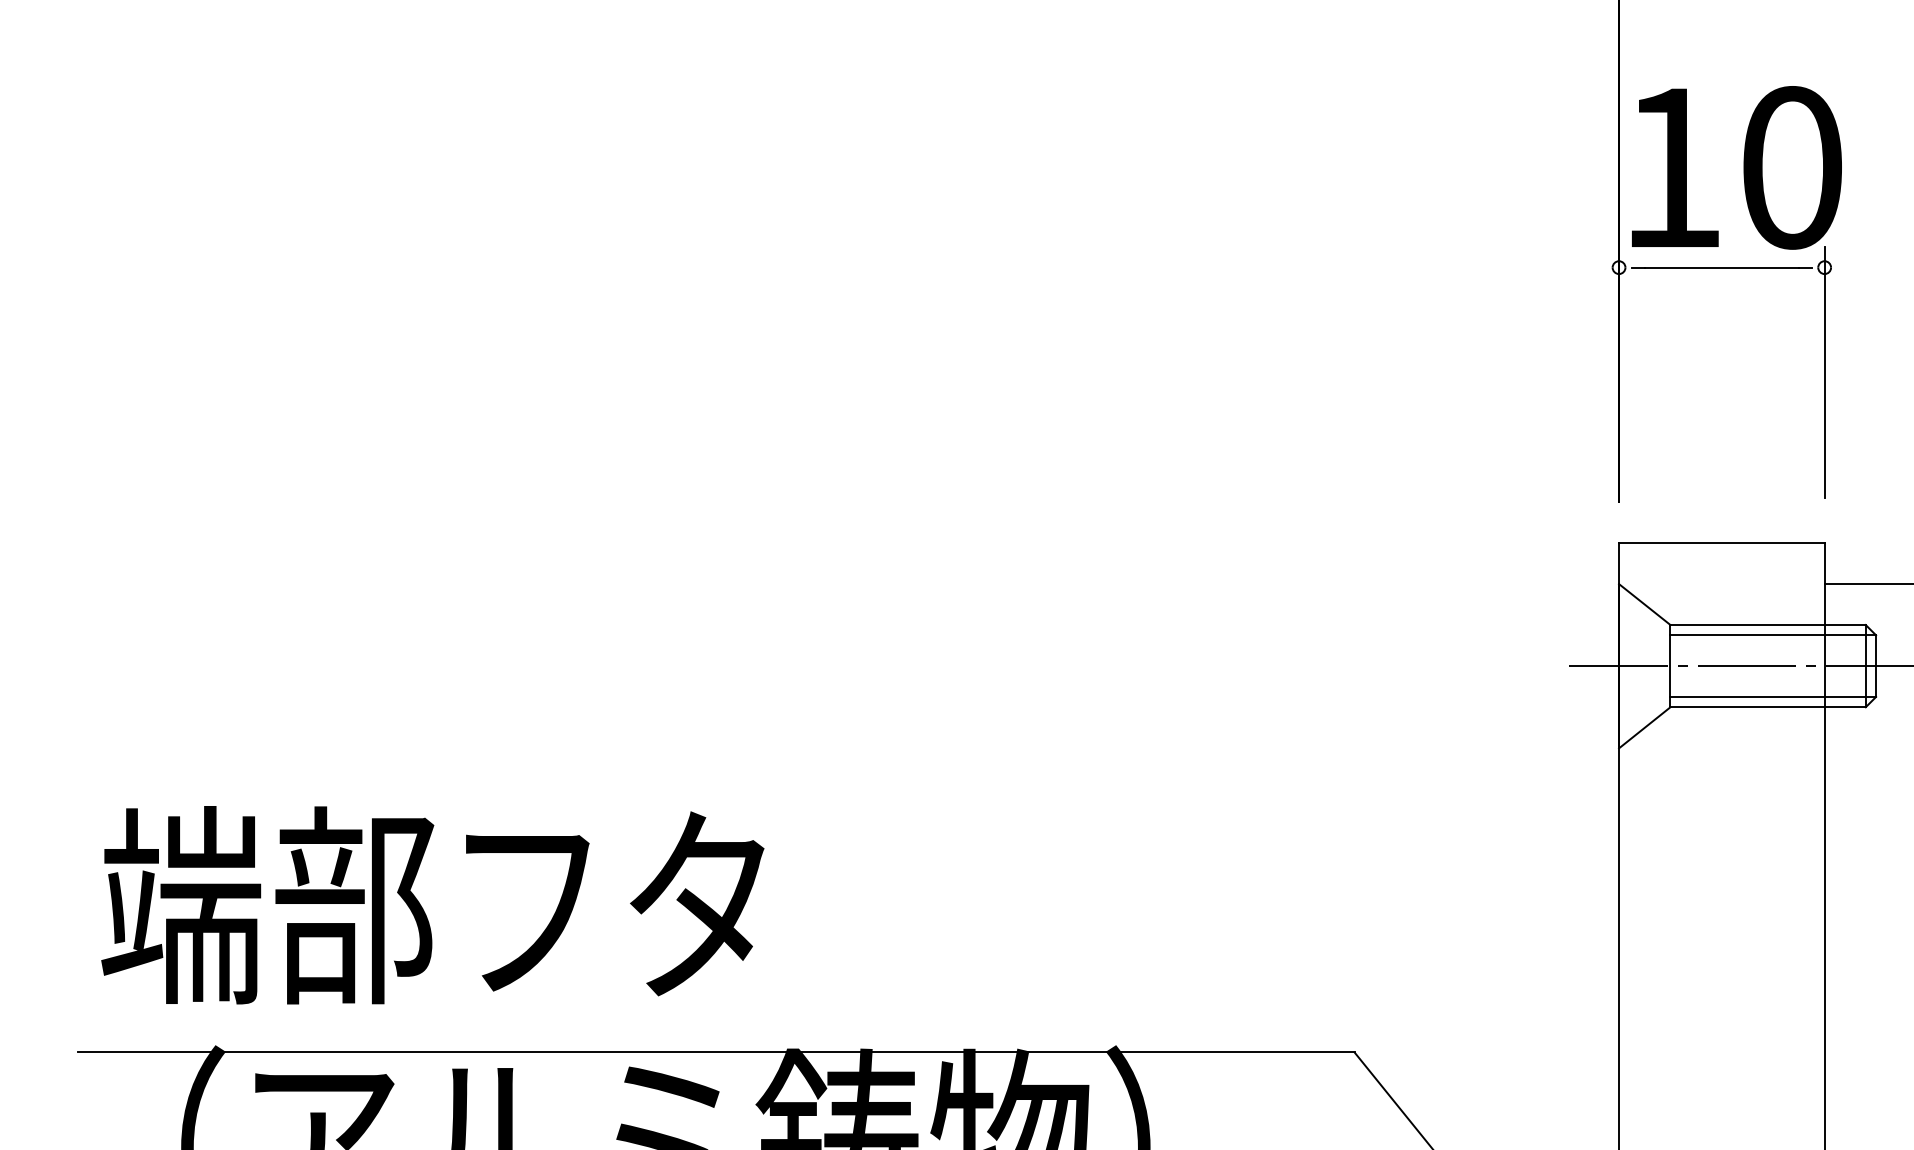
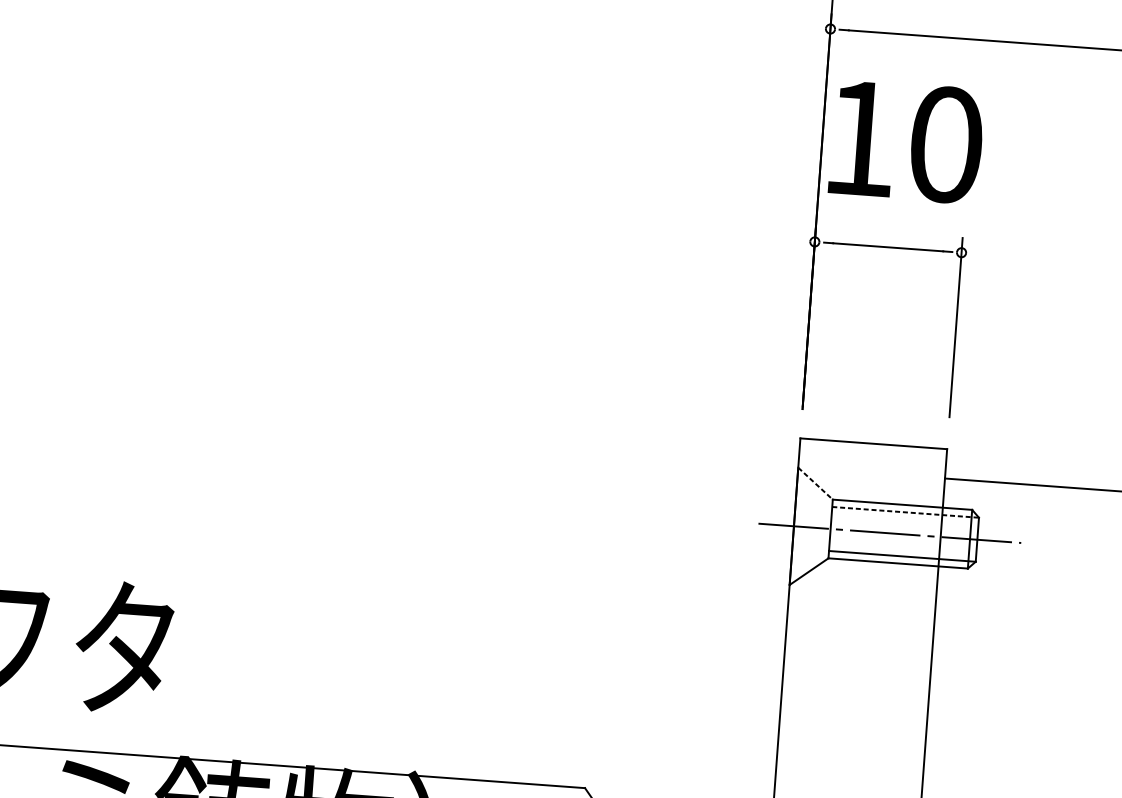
text: (1736, 167) -> (906, 141), moved
line: (1644, 604) -> (815, 483), solid -> dashed
line: (1773, 635) -> (905, 512), solid -> dashed

